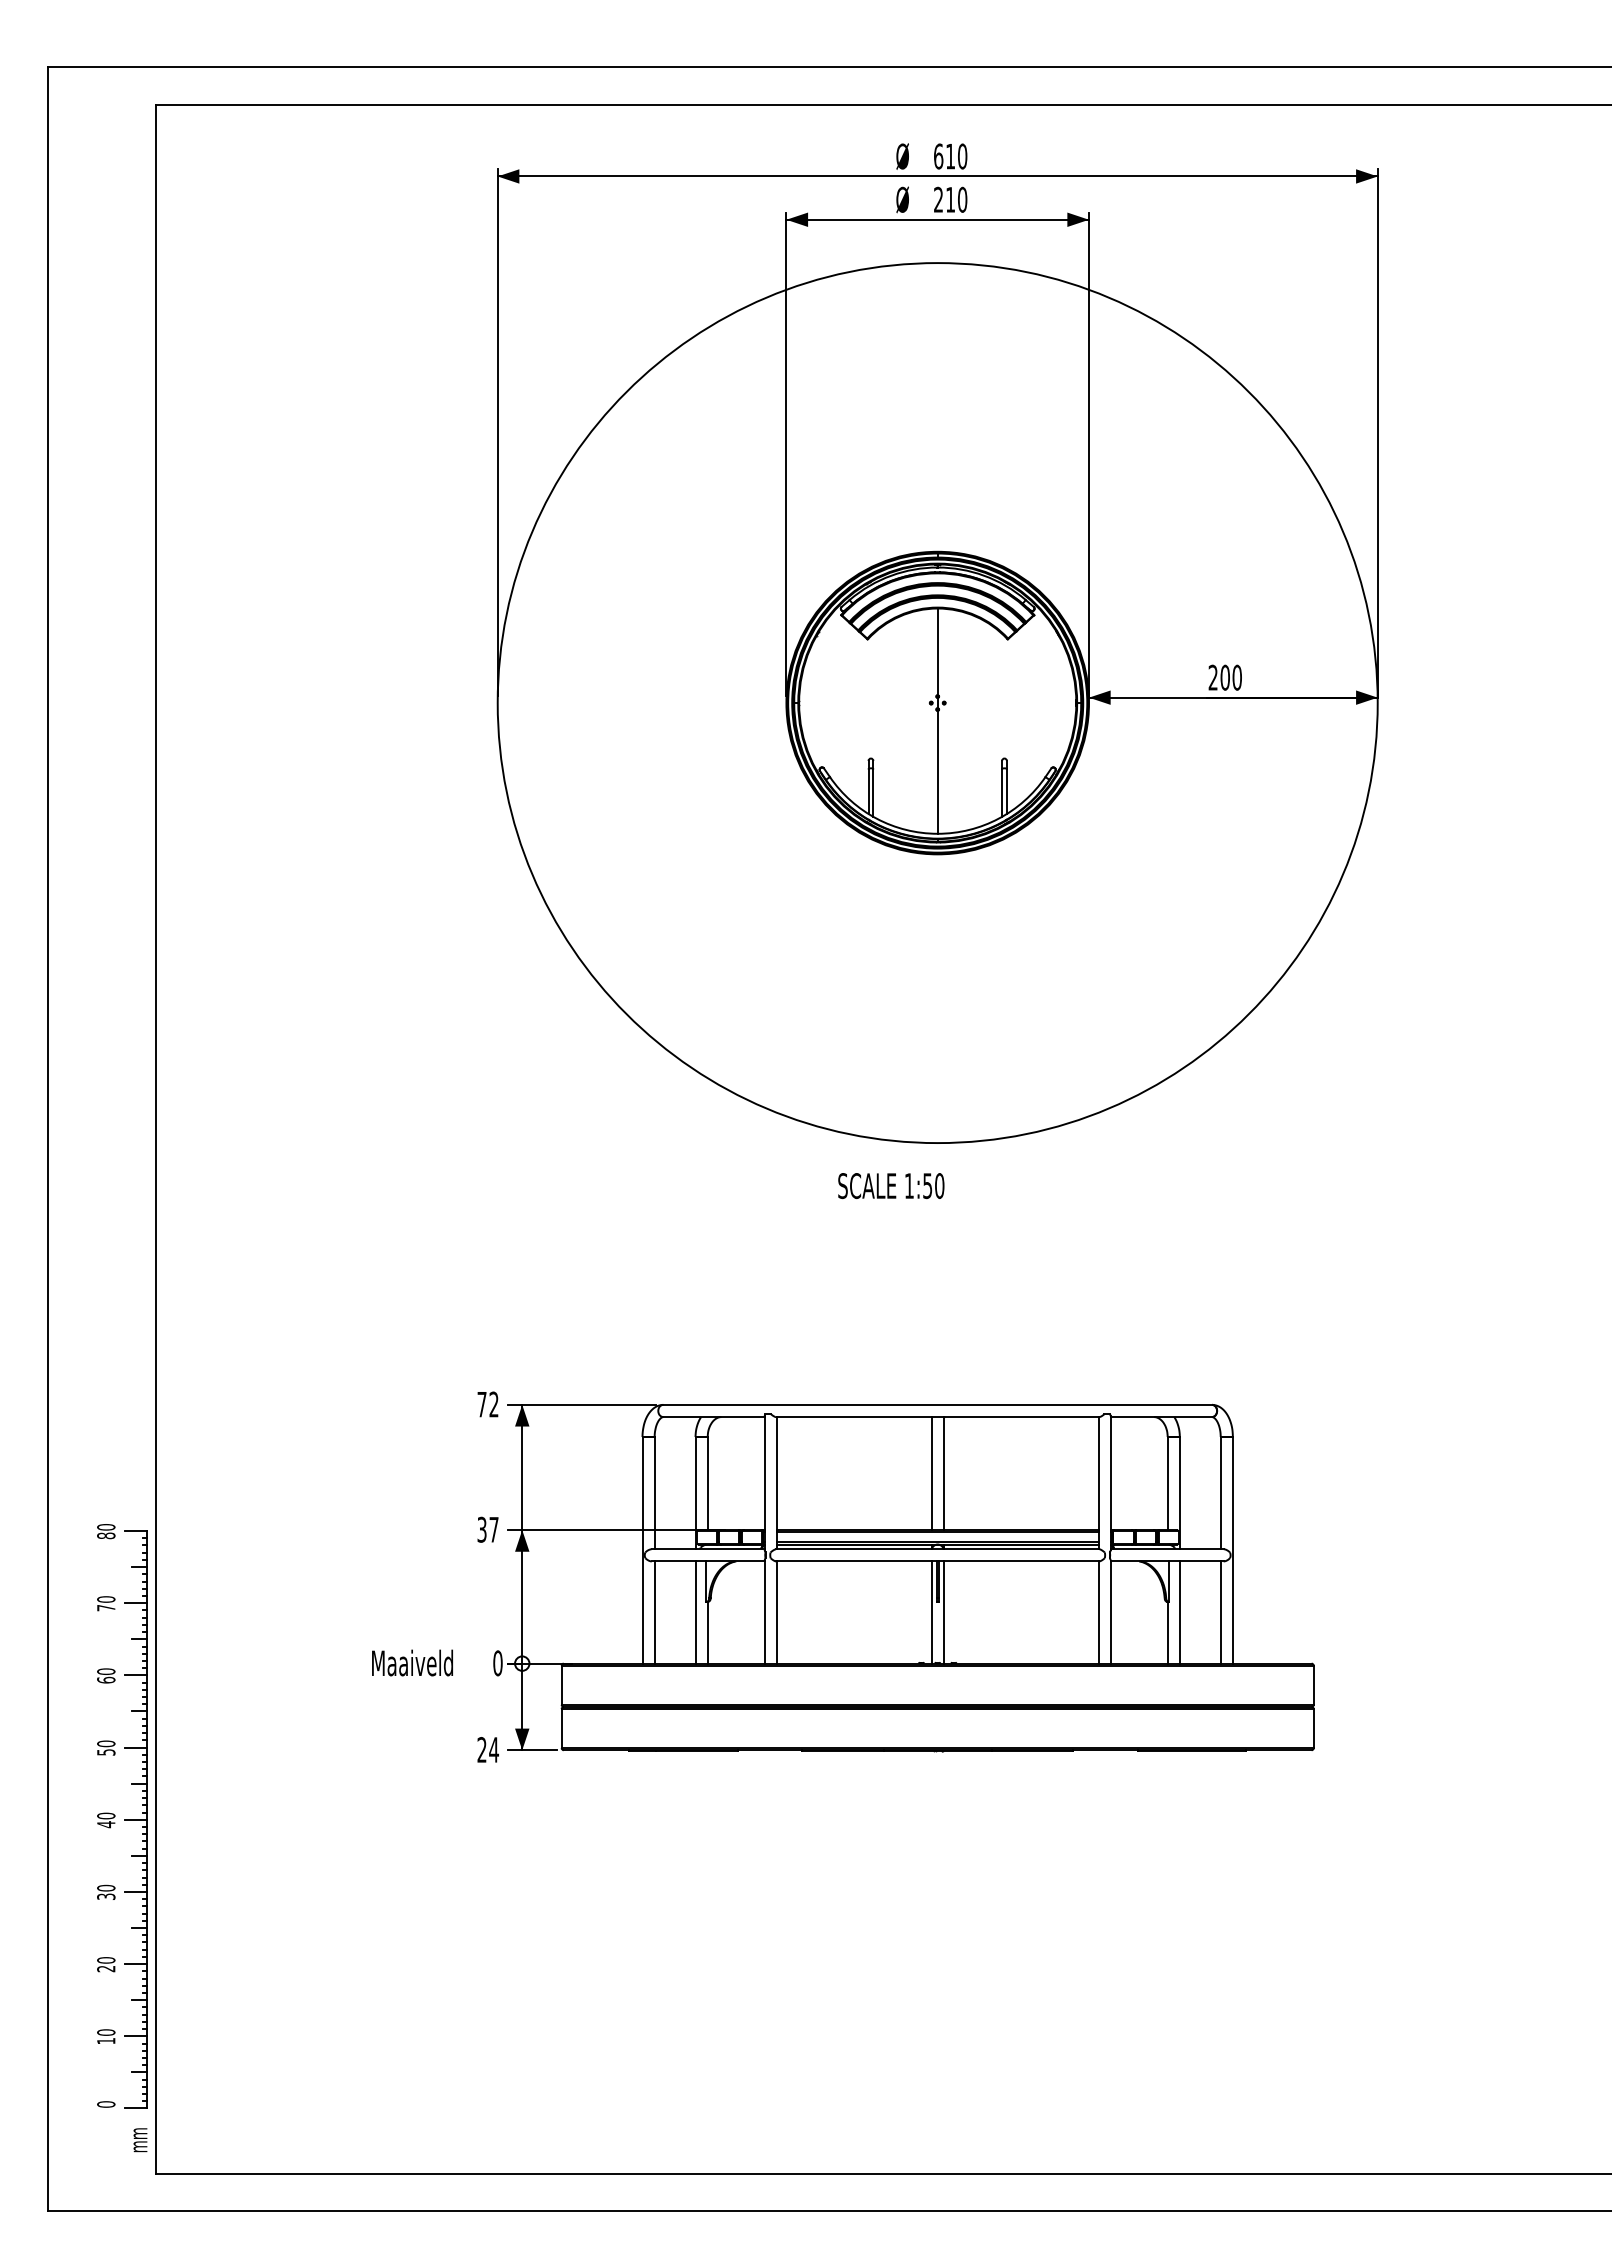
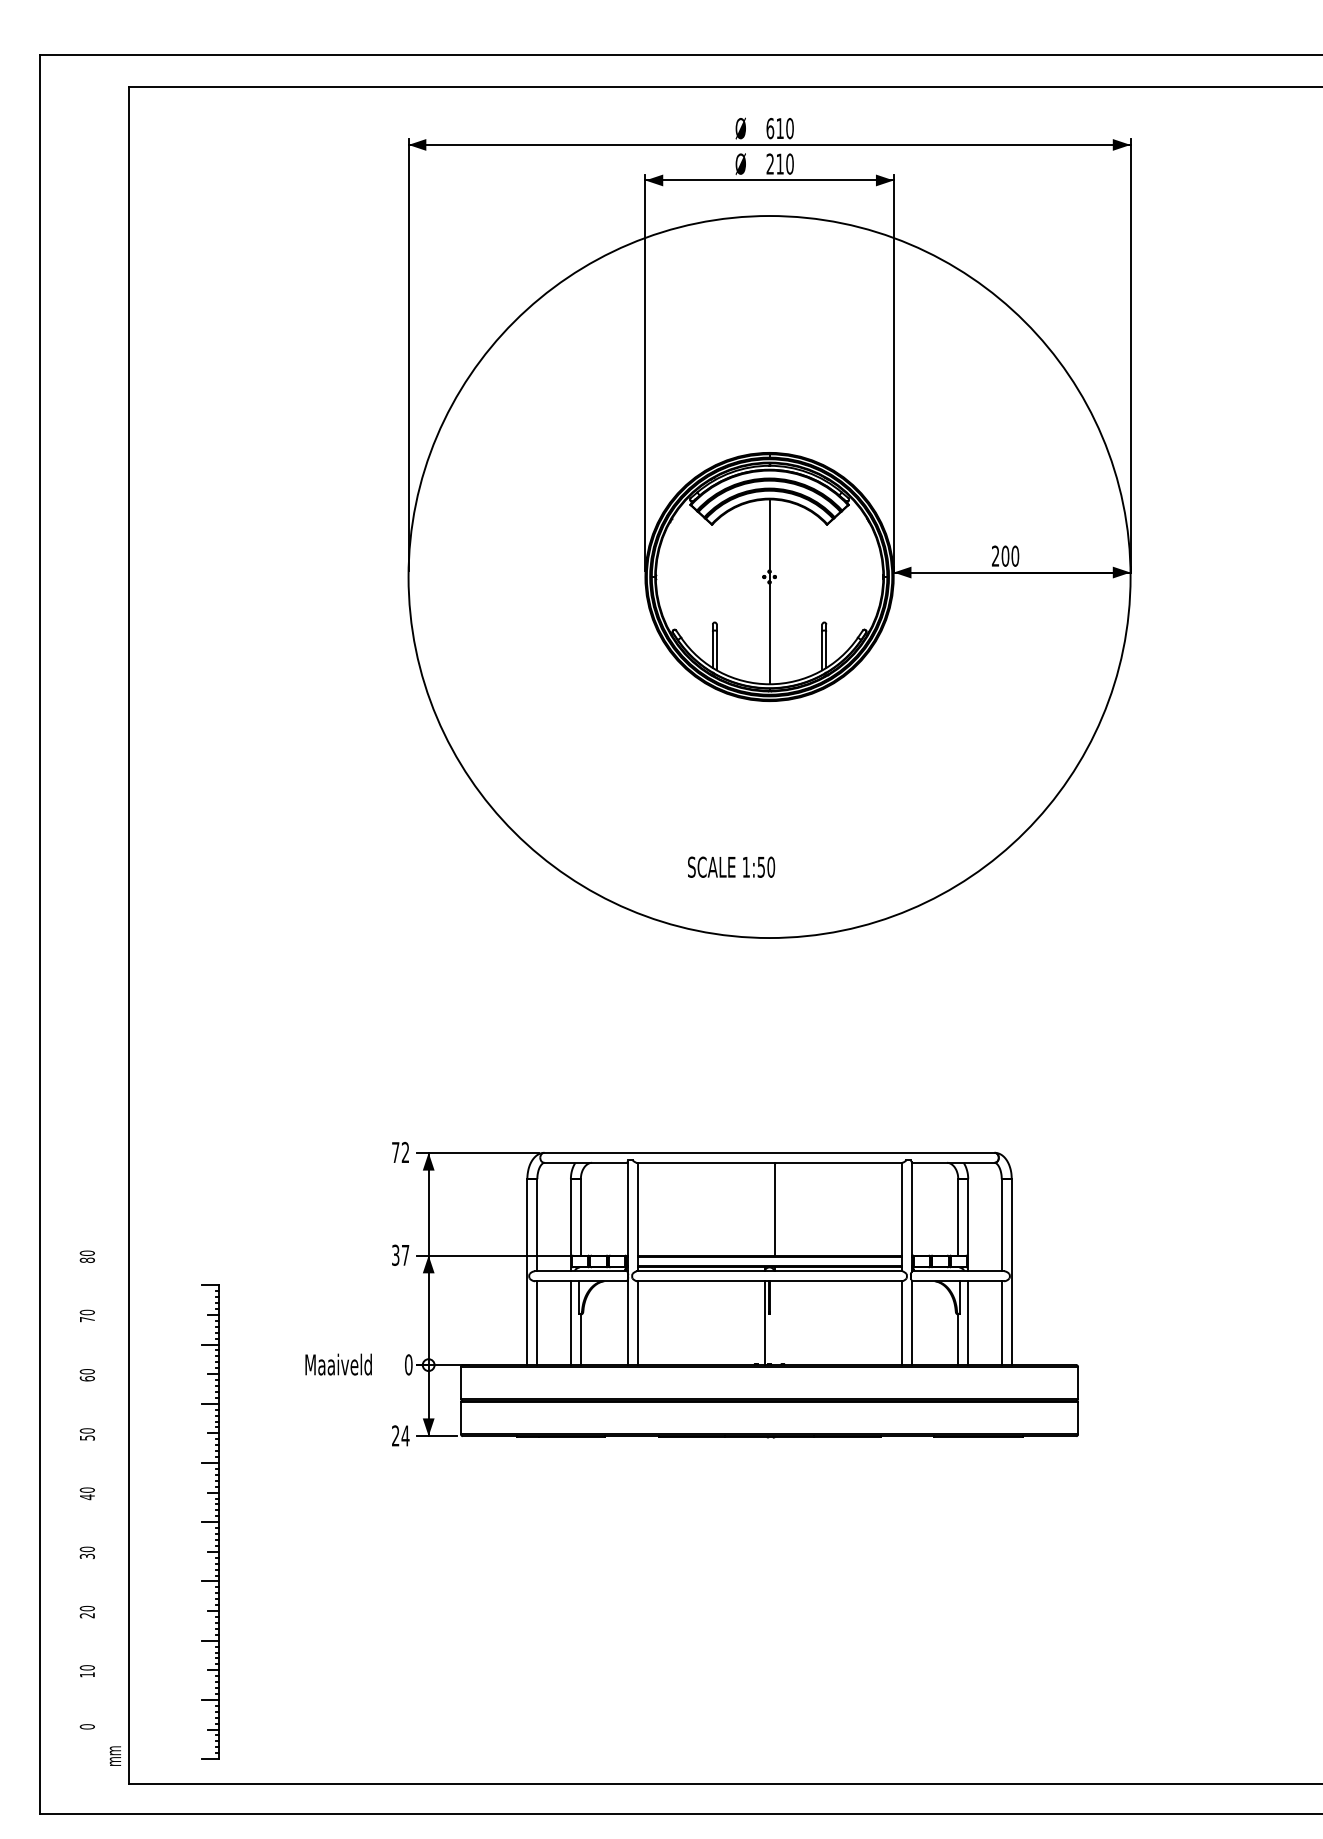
text: (891, 1185) -> (731, 866), moved
line: (931, 1472) -> (764, 1208), removed
line: (943, 1612) -> (774, 1323), removed
part: (135, 1818) -> (210, 1521), moved

